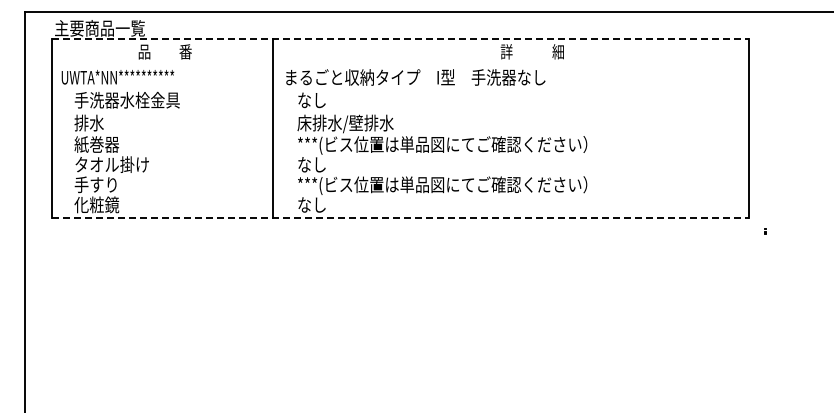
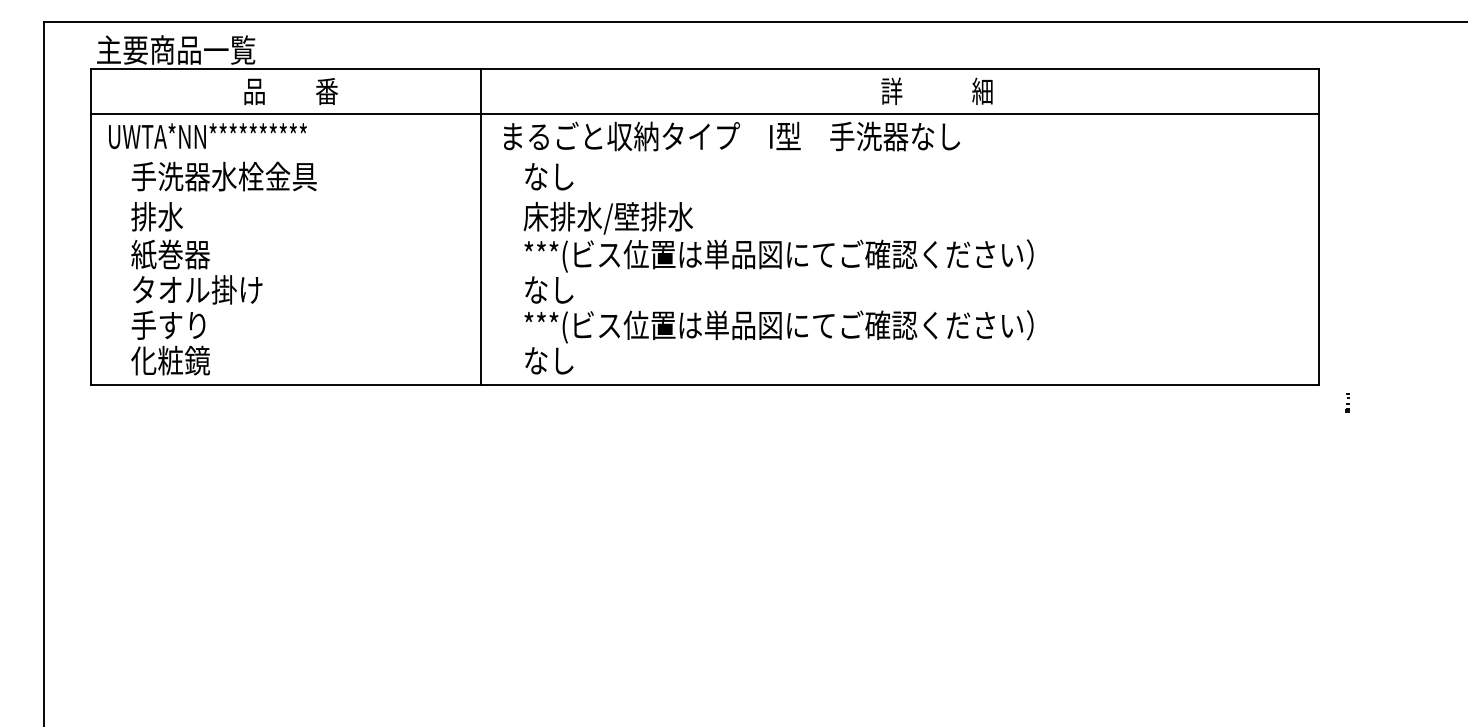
line: (400, 39) -> (704, 69), dashed -> solid
line: (400, 64) -> (704, 113), added
line: (400, 218) -> (704, 384), dashed -> solid

